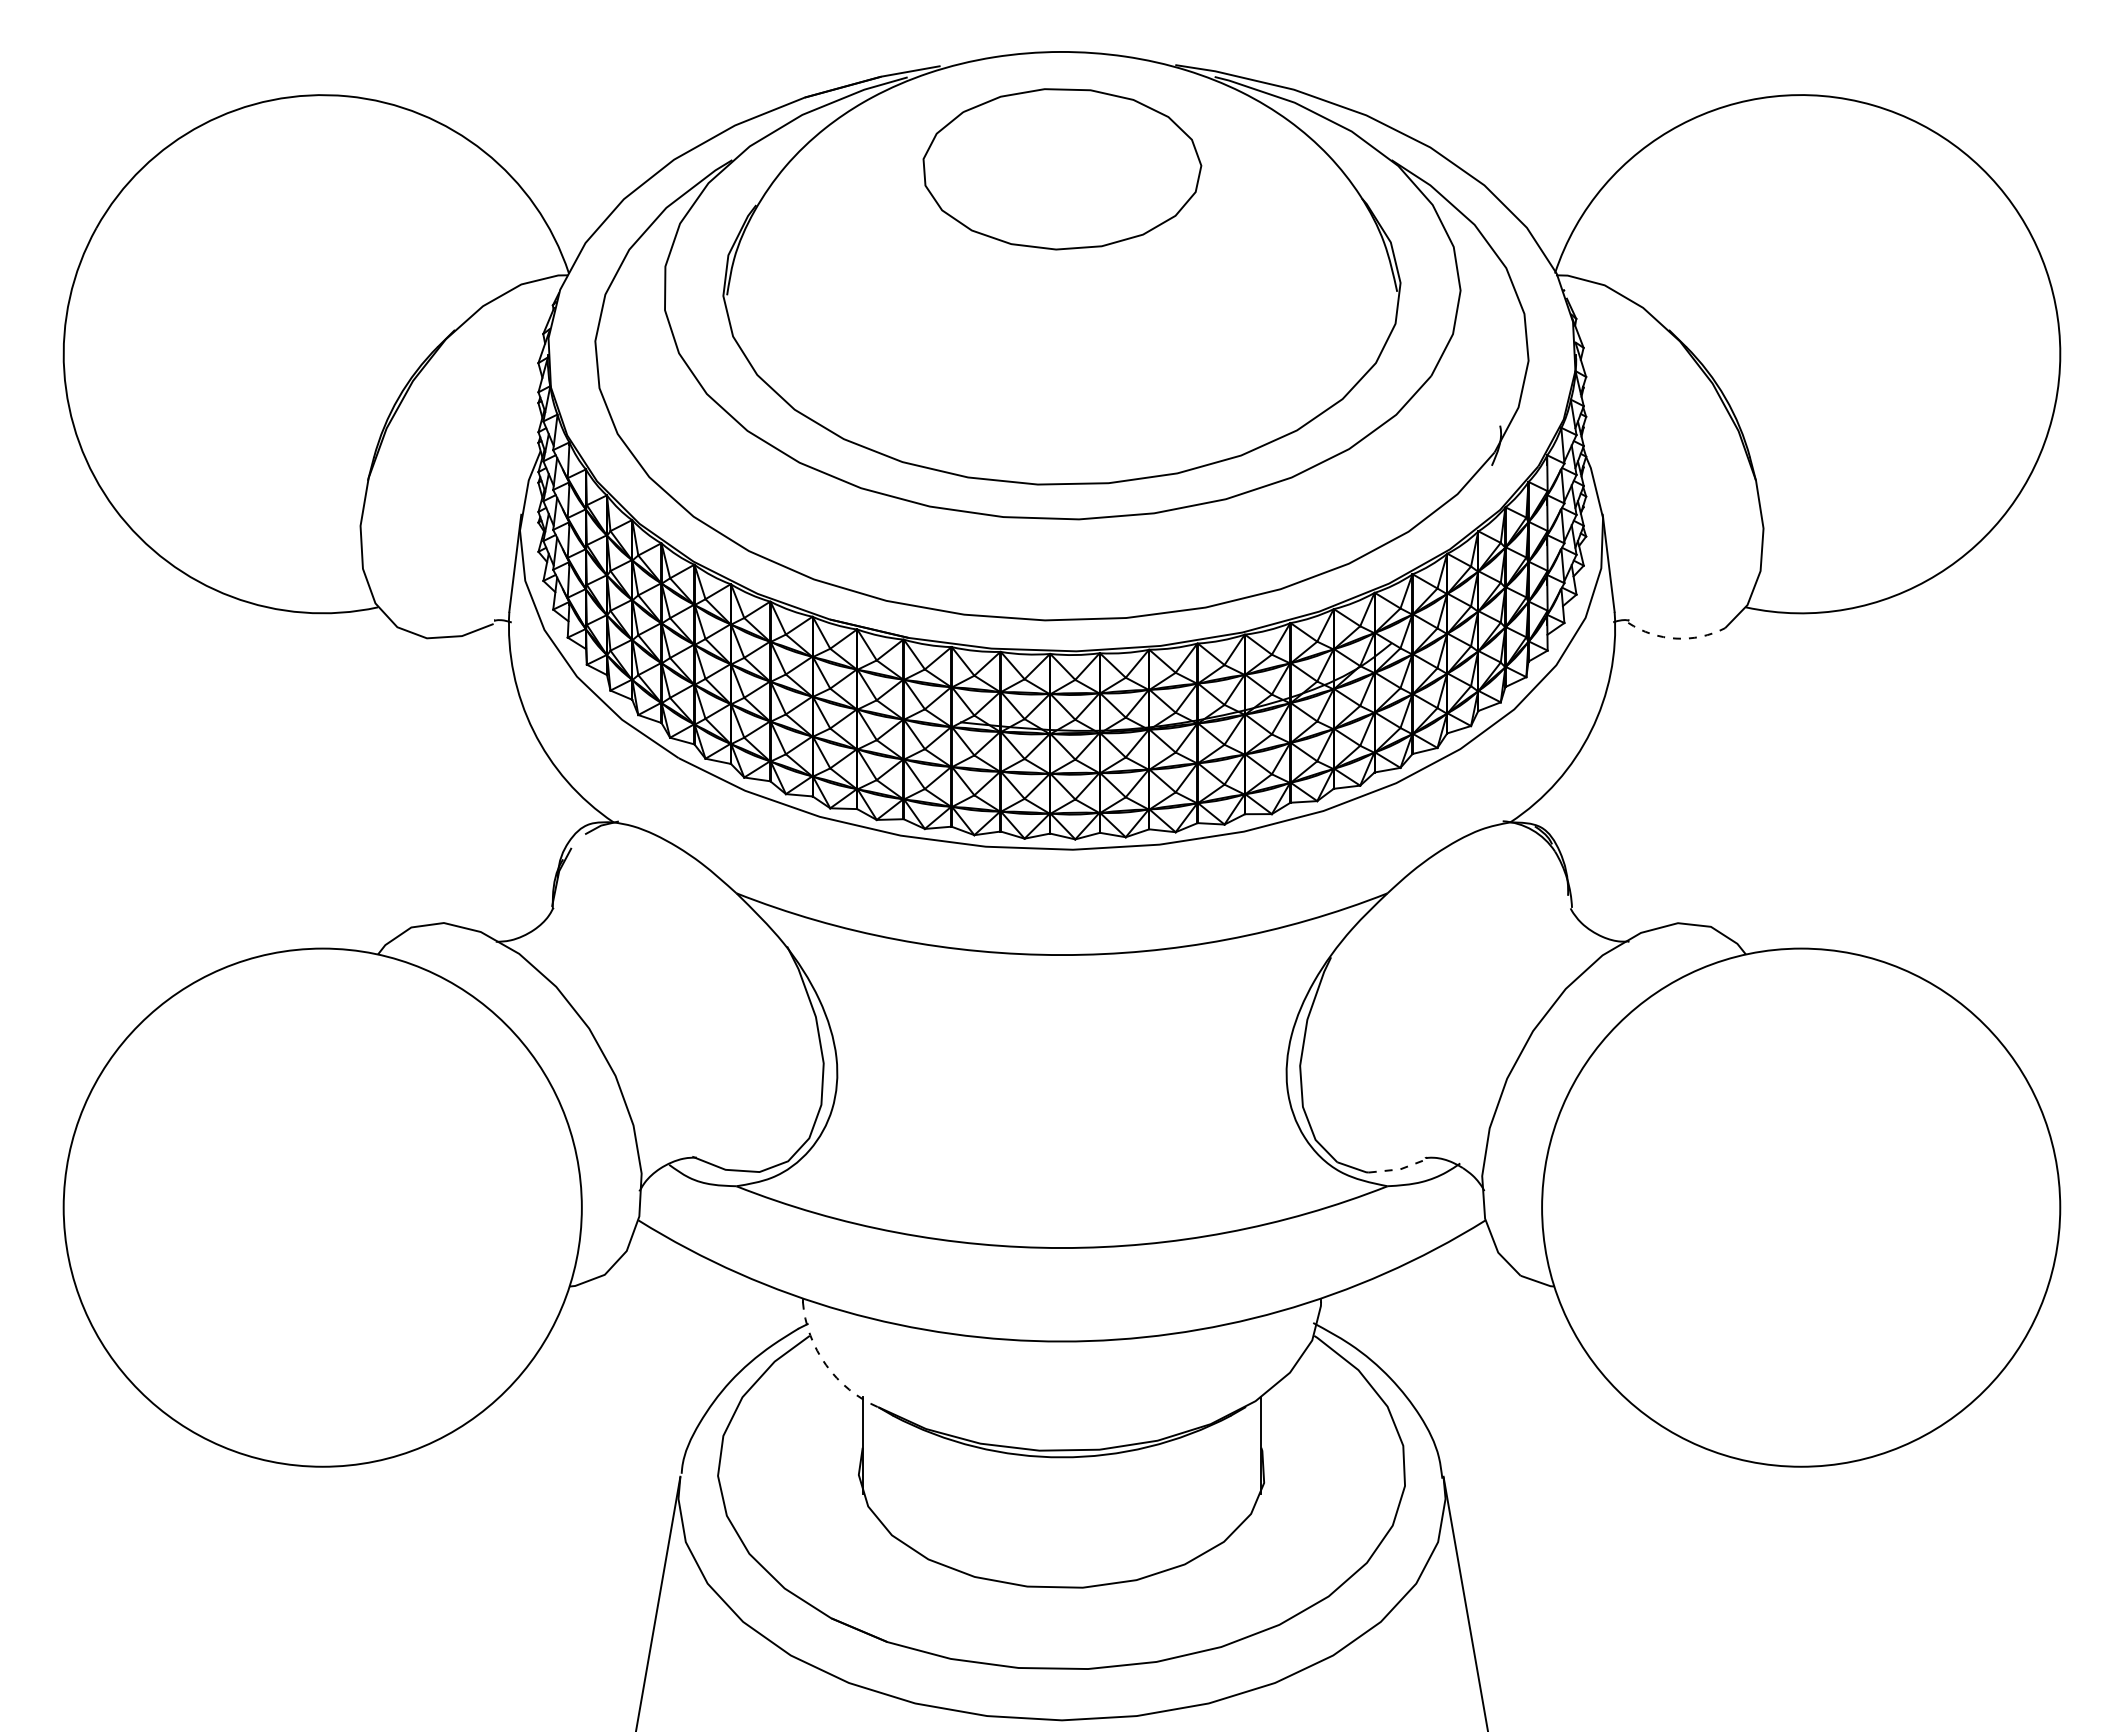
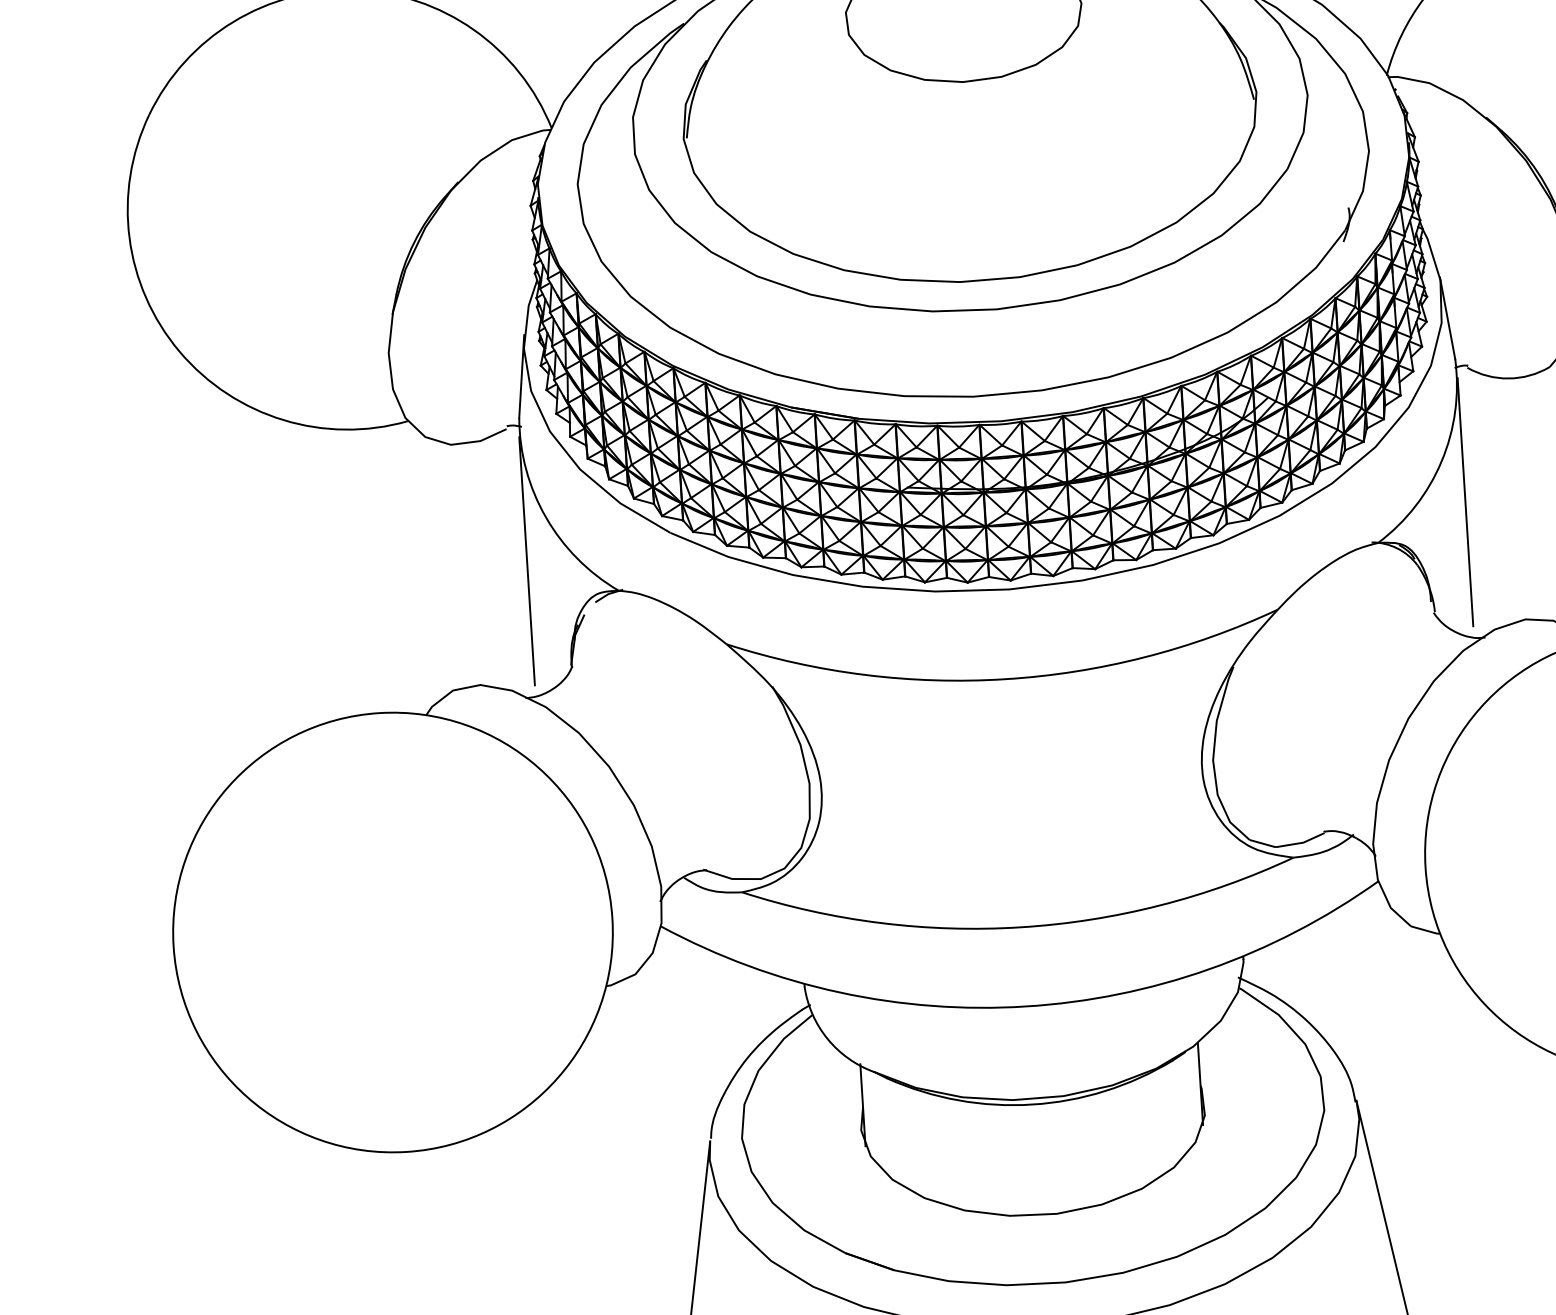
arc: (1676, 638) -> (1509, 378), dashed -> solid
line: (507, 780) -> (526, 560), added
line: (1616, 780) -> (1465, 501), added
line: (1399, 1169) -> (1302, 842), dashed -> solid
arc: (826, 1365) -> (827, 1039), dashed -> solid

